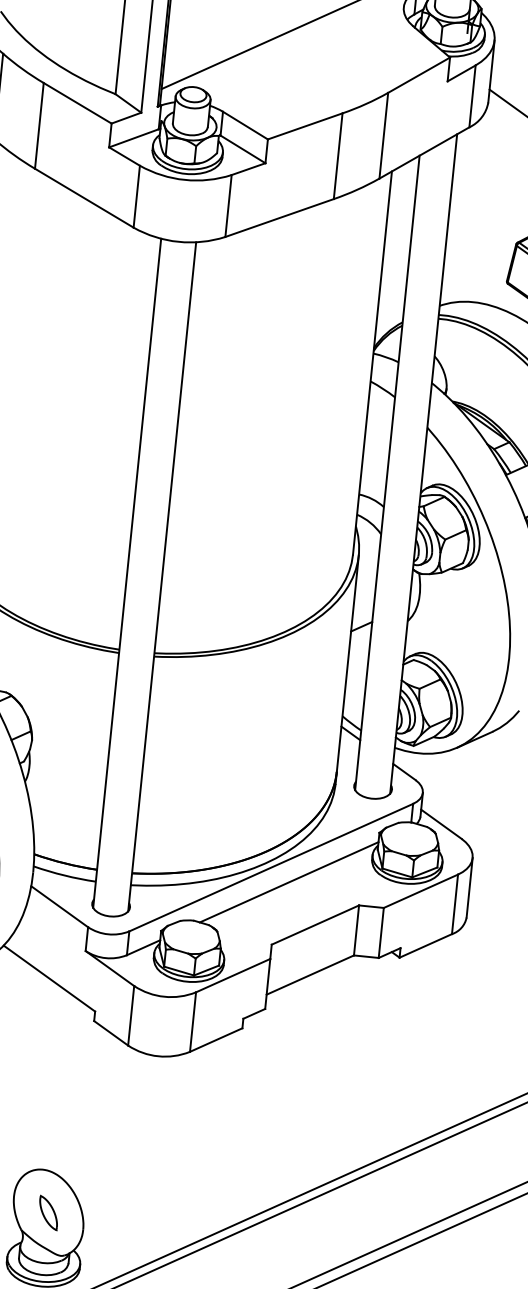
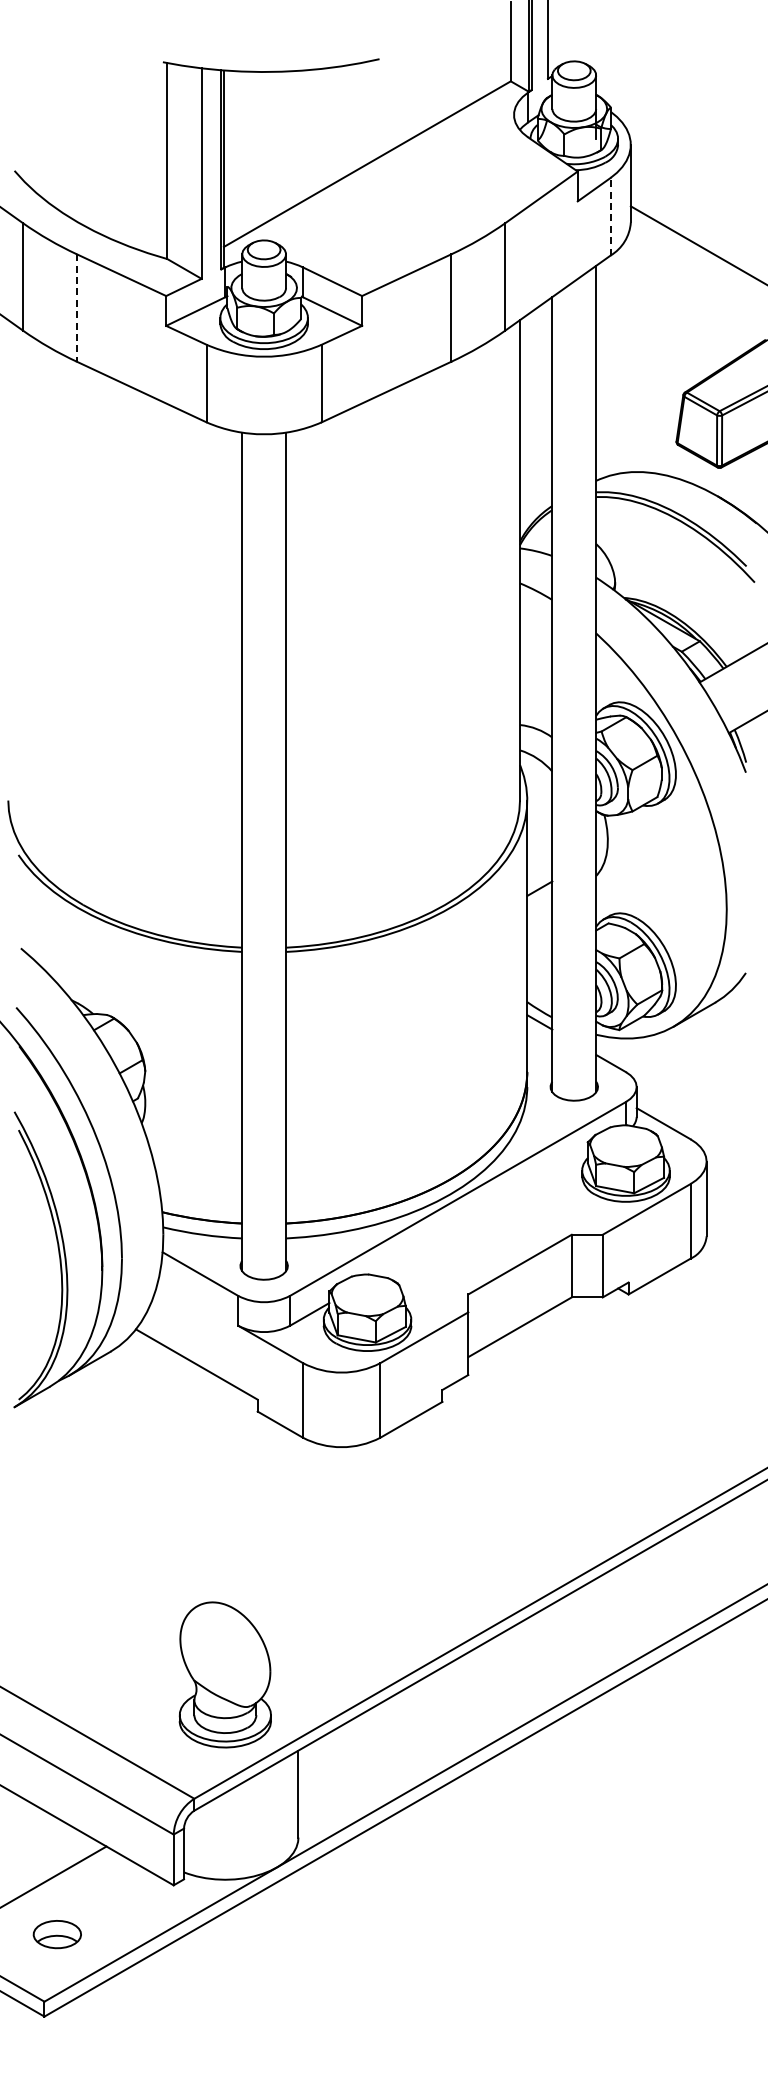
line: (472, 96) -> (610, 216), solid -> dashed
line: (39, 126) -> (76, 308), solid -> dashed
line: (288, 881) -> (481, 1214), removed
part: (48, 1212) -> (225, 1654), removed

